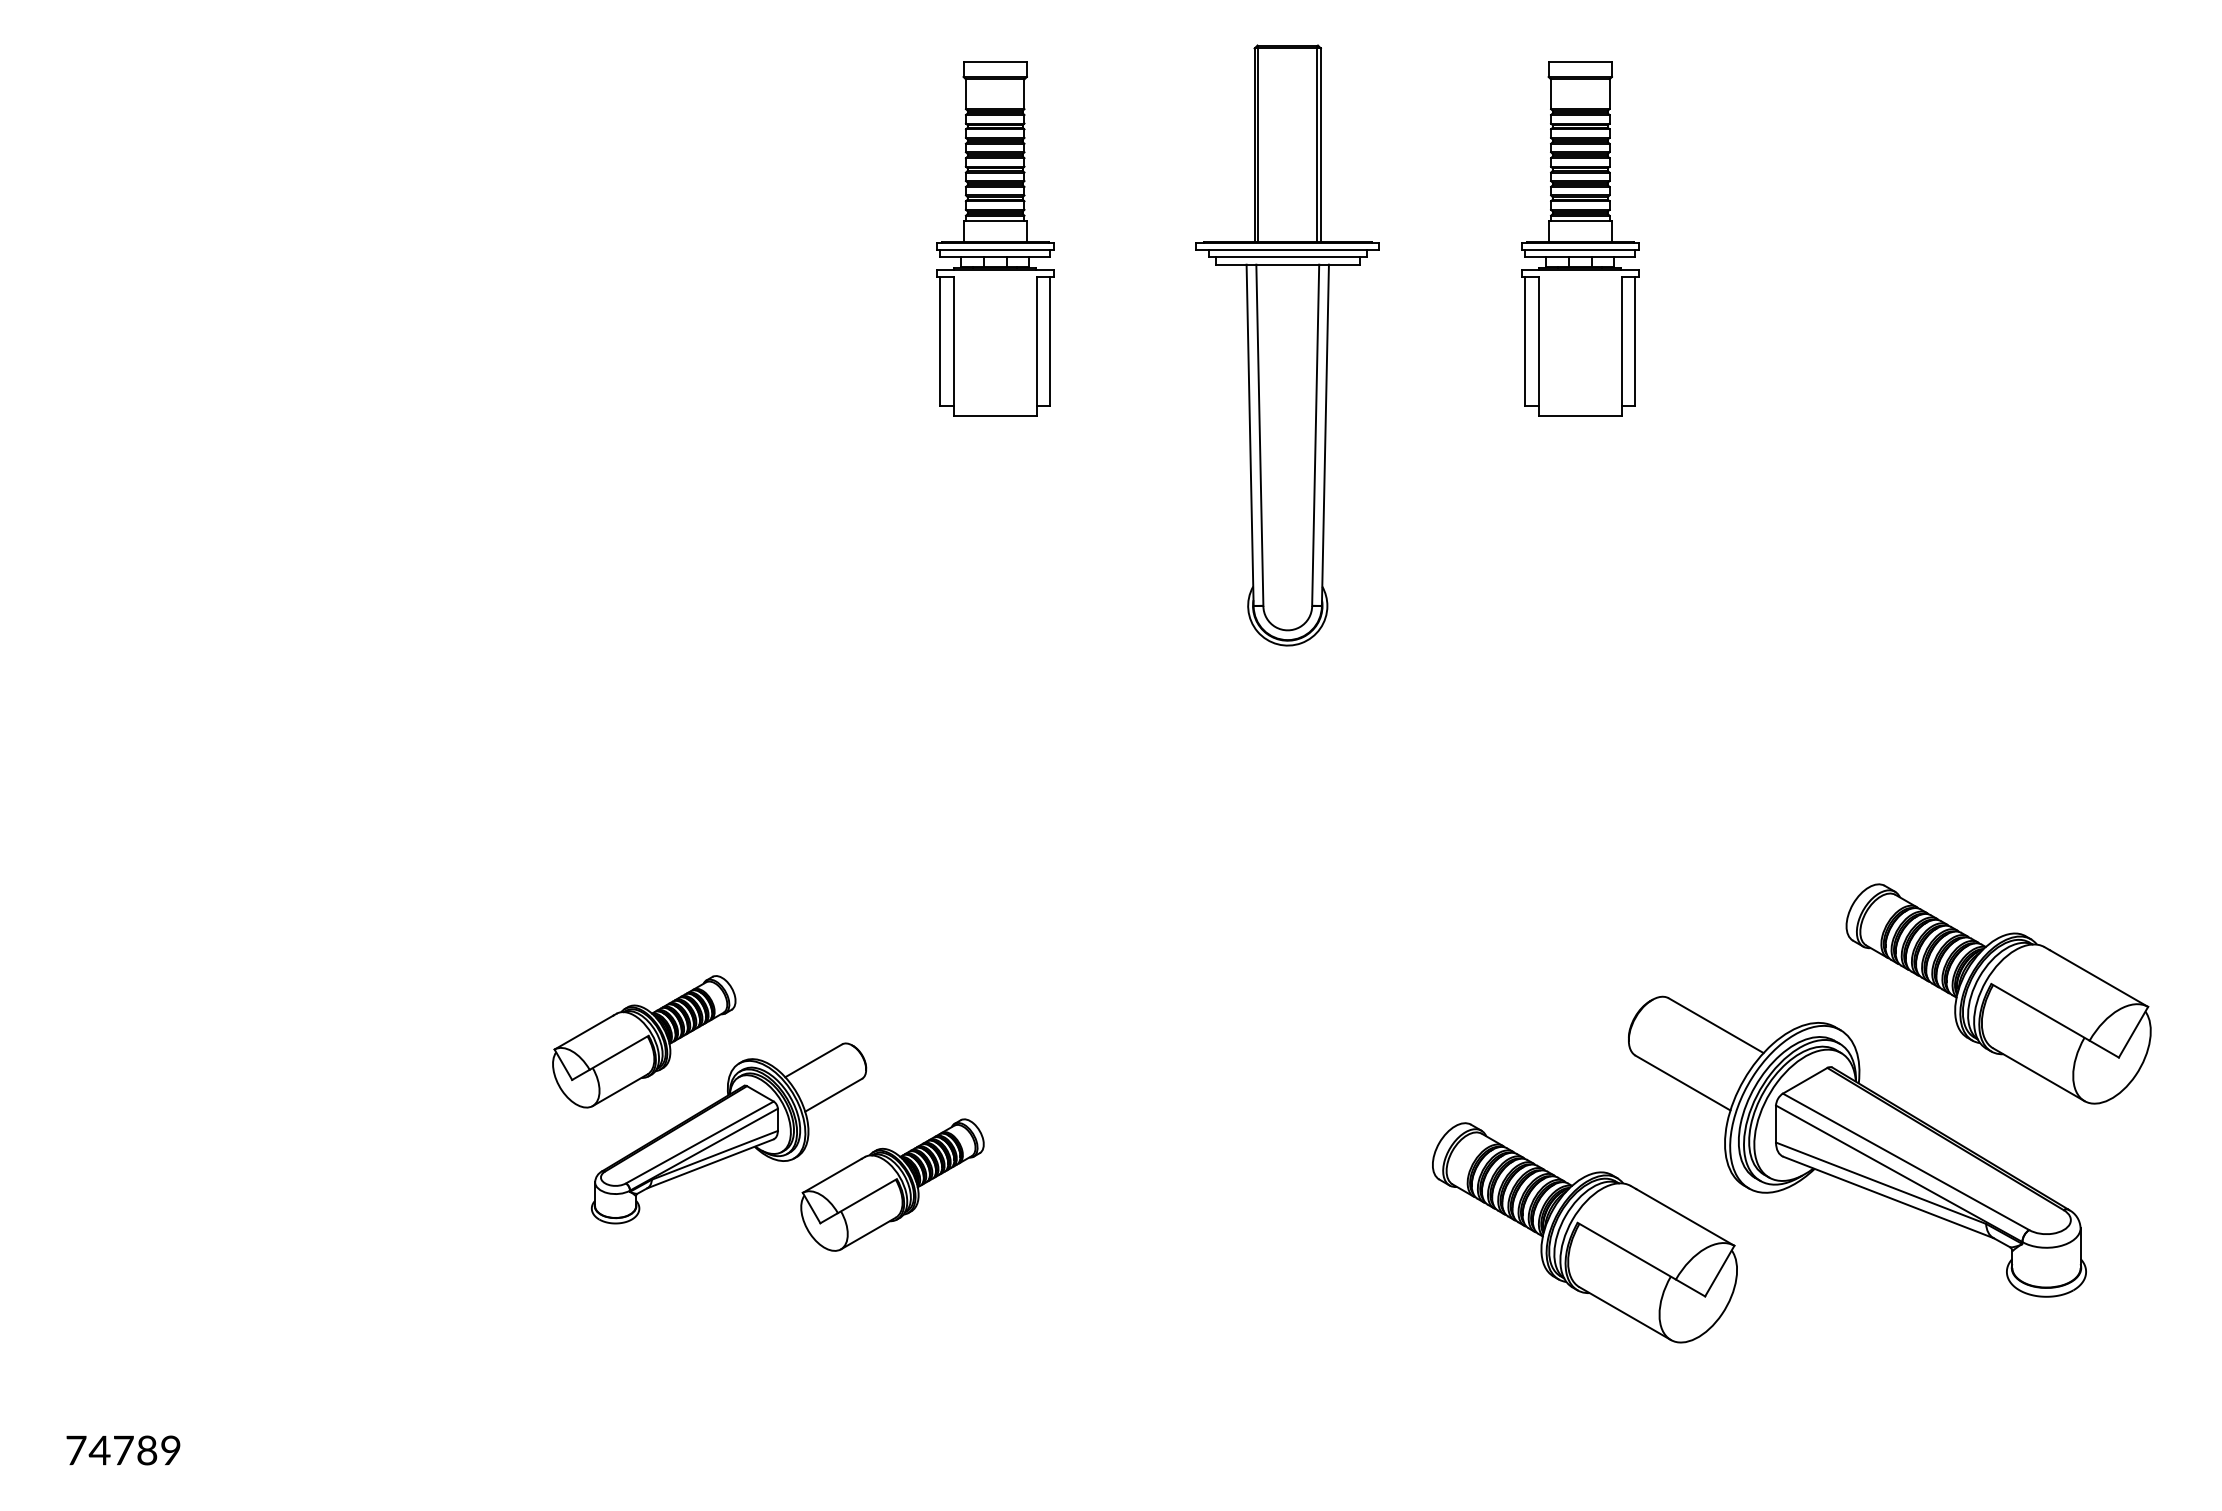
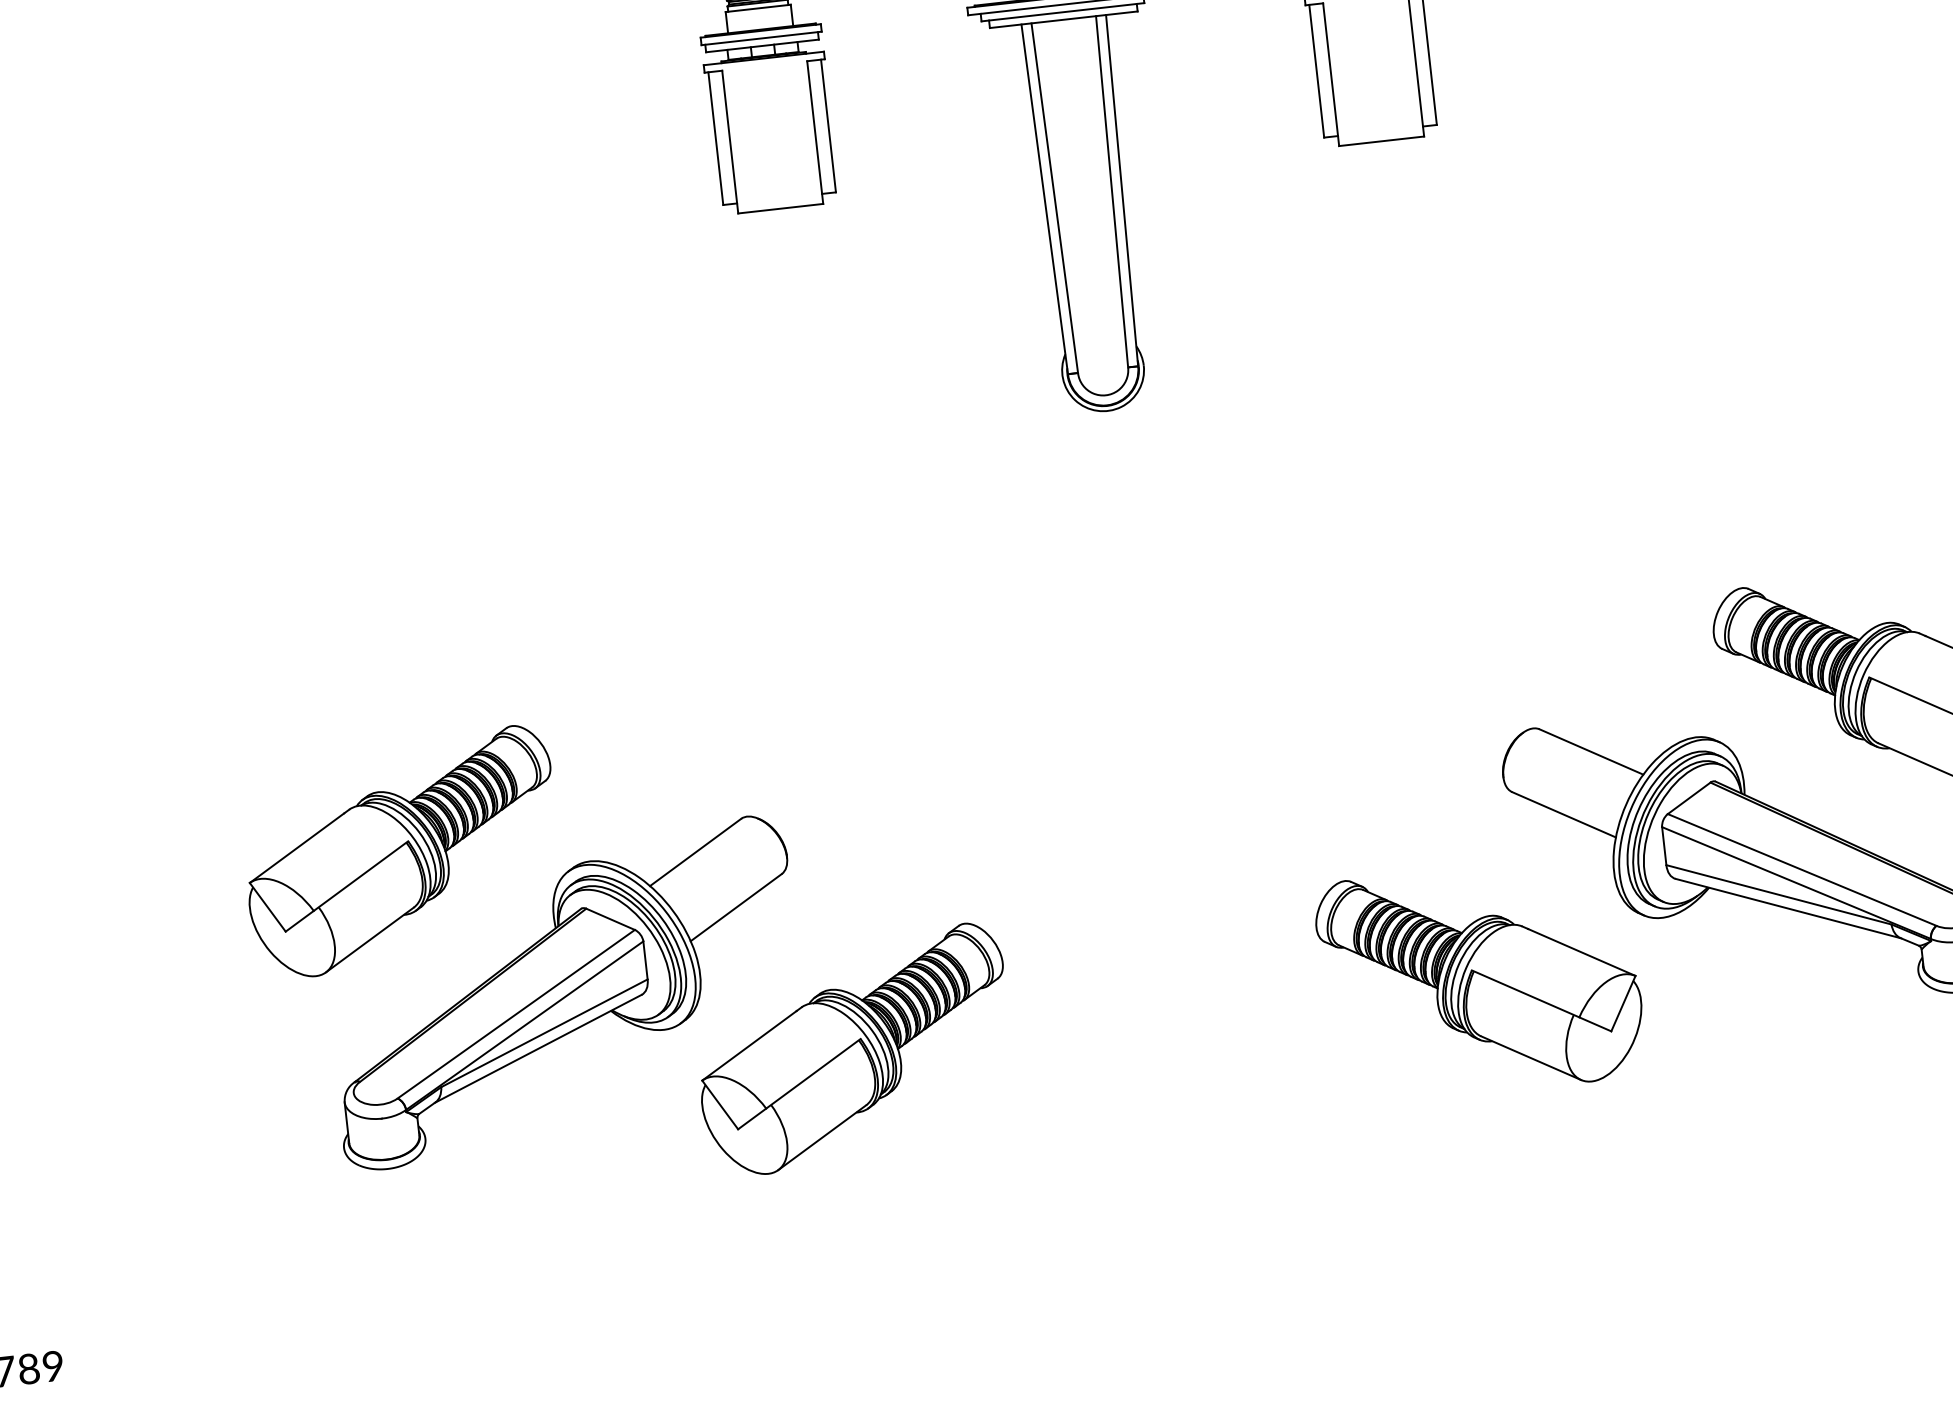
part: (768, 1113) -> (628, 951), size x1.67

